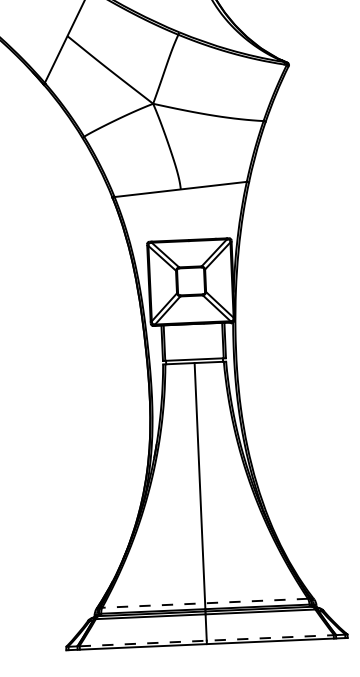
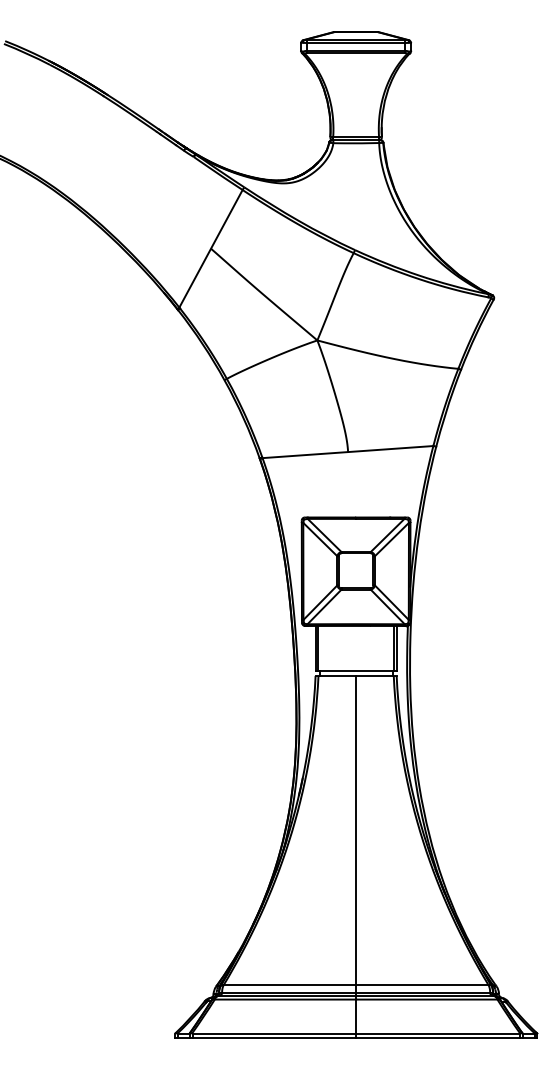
line: (205, 603) -> (356, 985), dashed -> solid
line: (207, 640) -> (356, 1033), dashed -> solid

